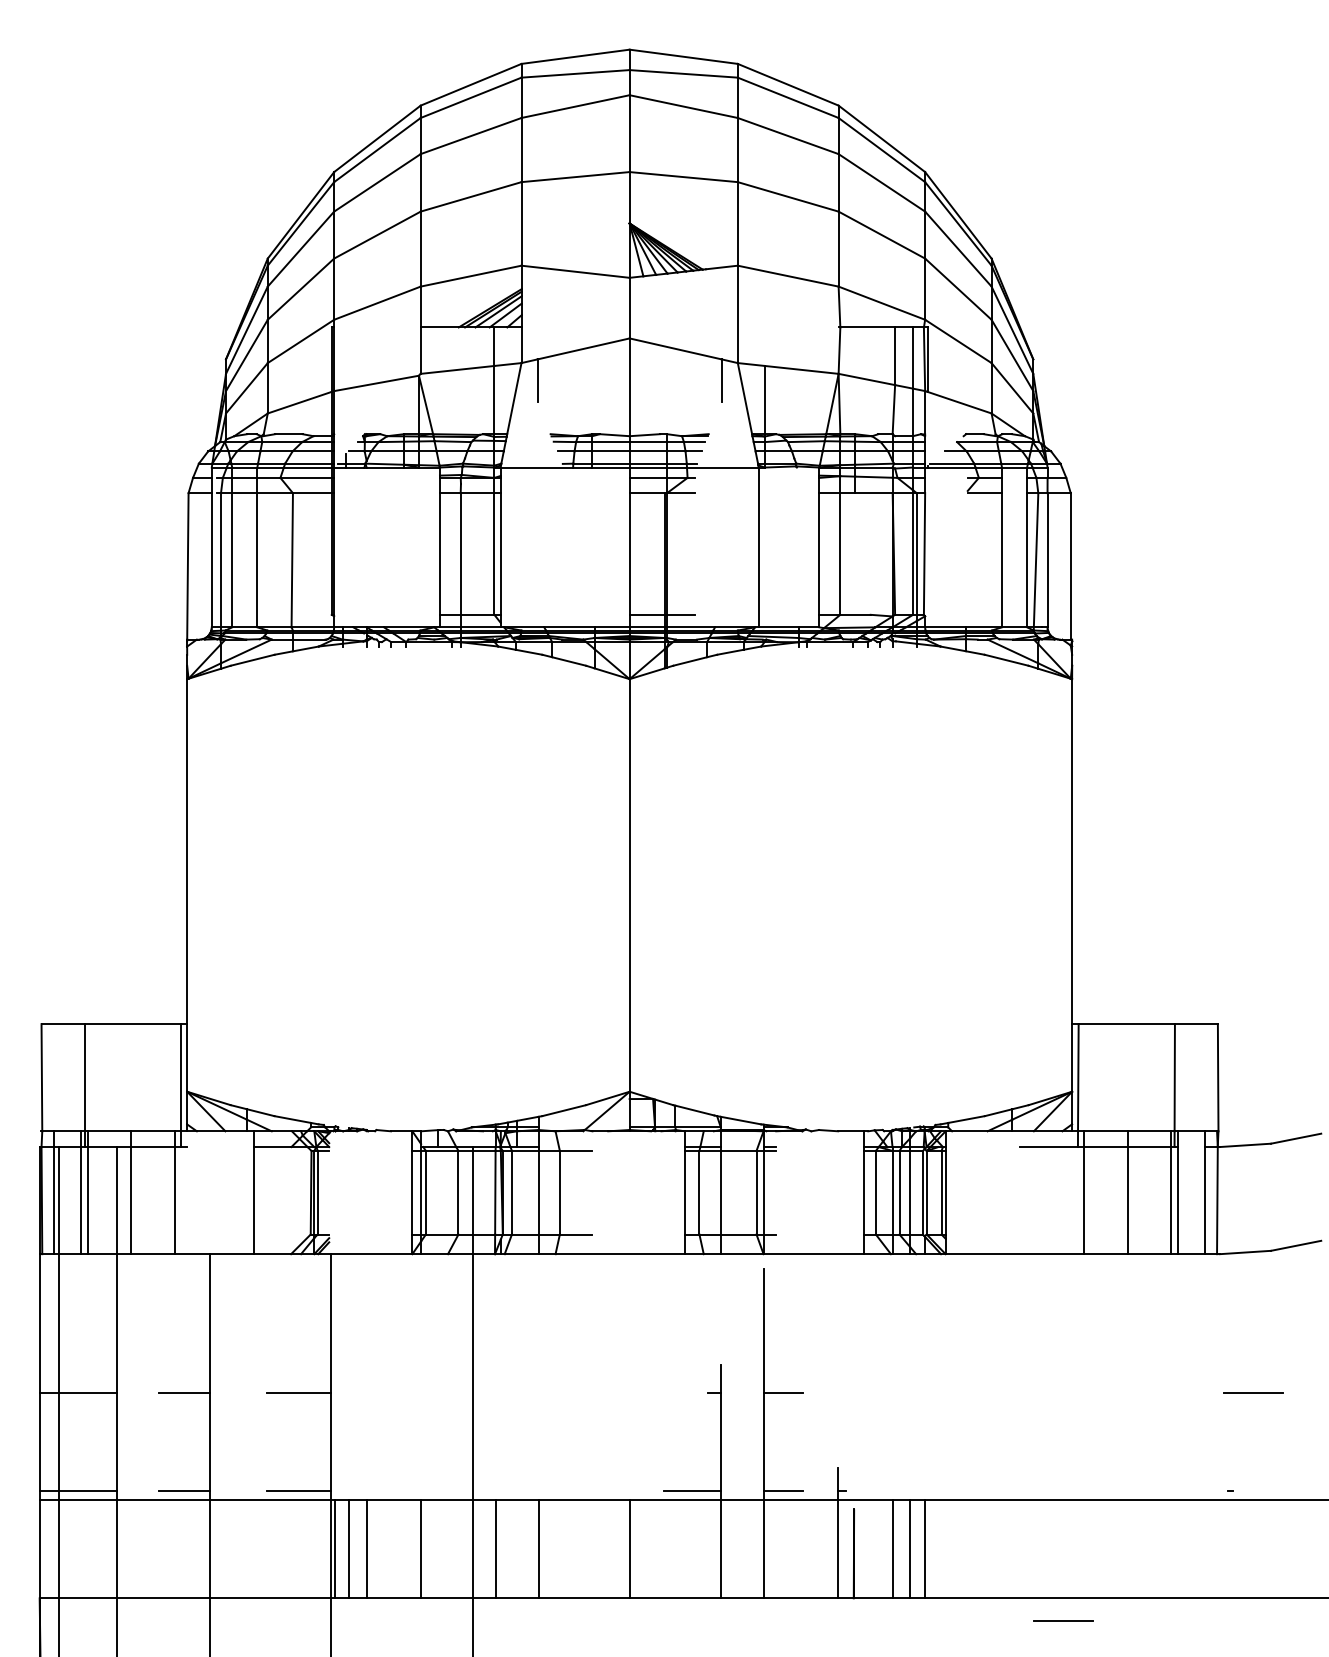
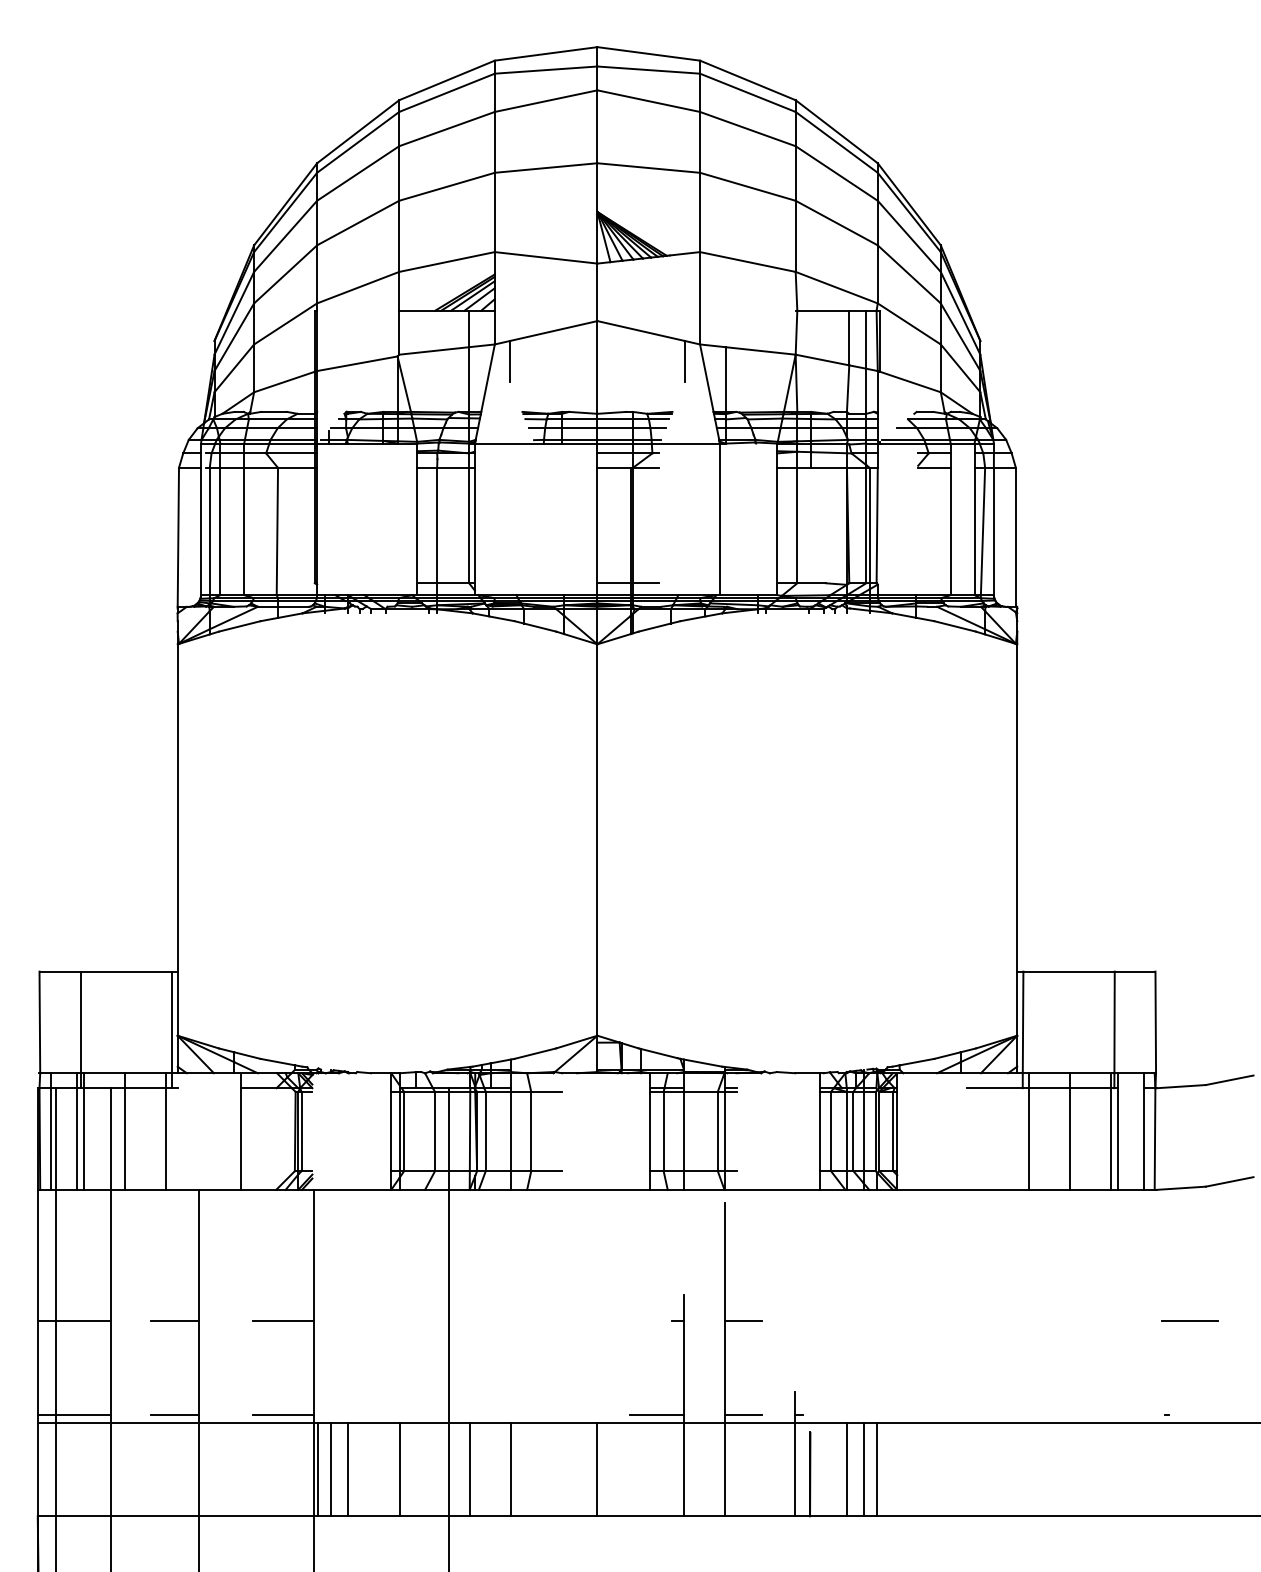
line: (1062, 1619) -> (1008, 1536), removed

